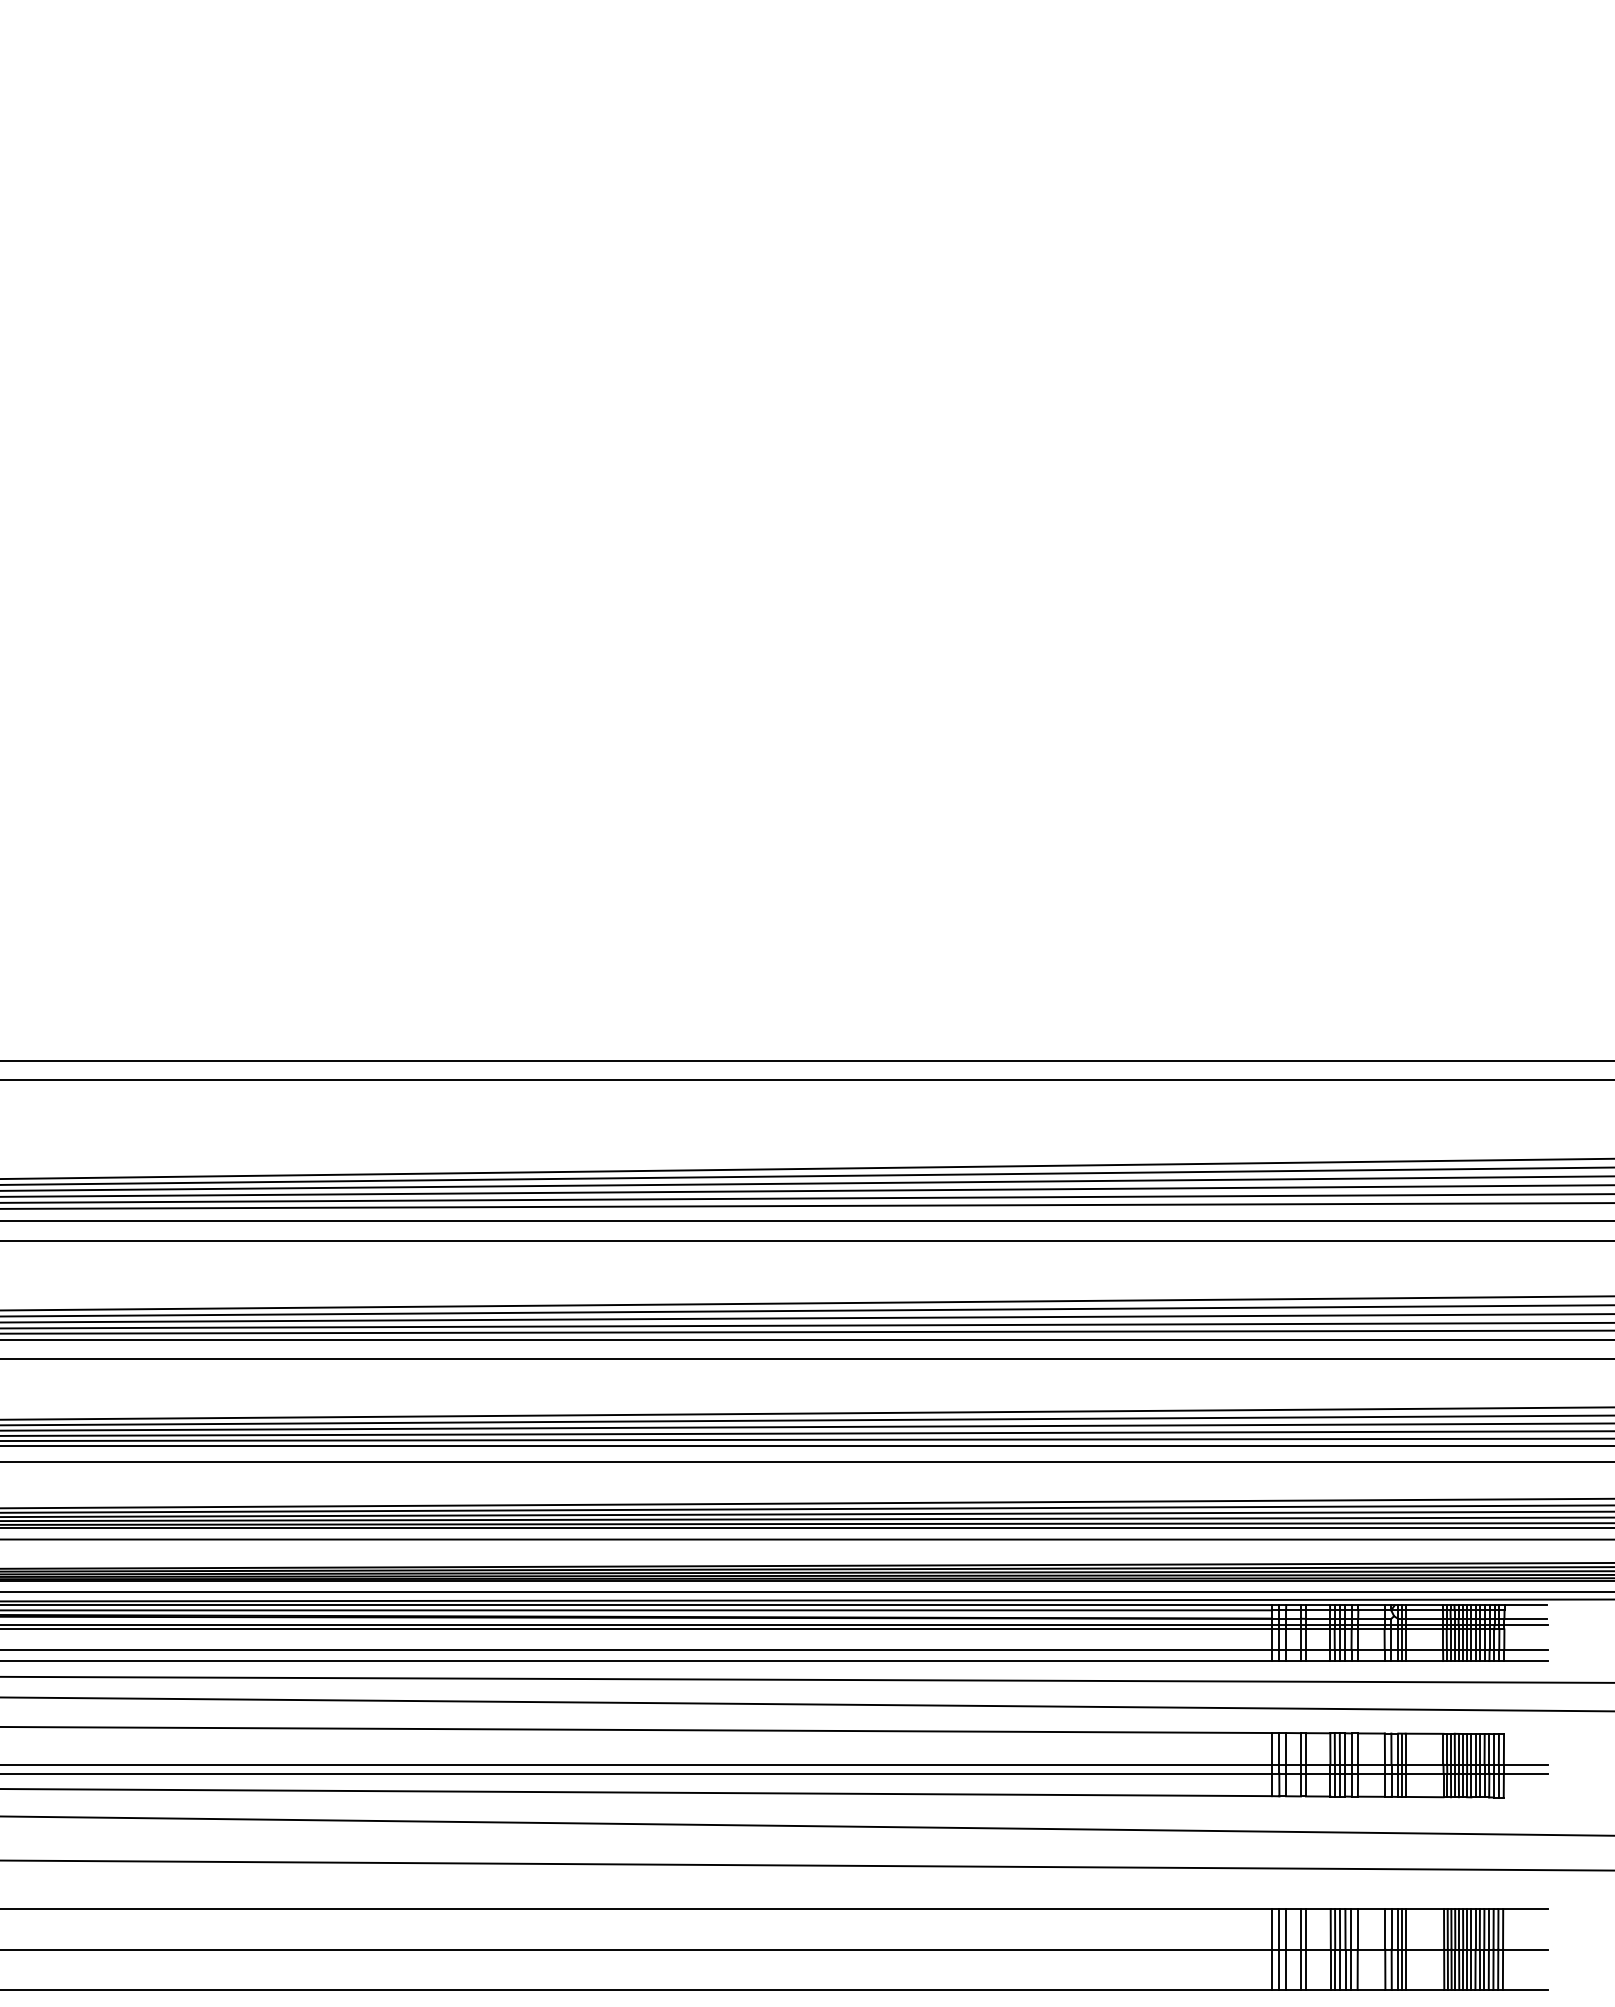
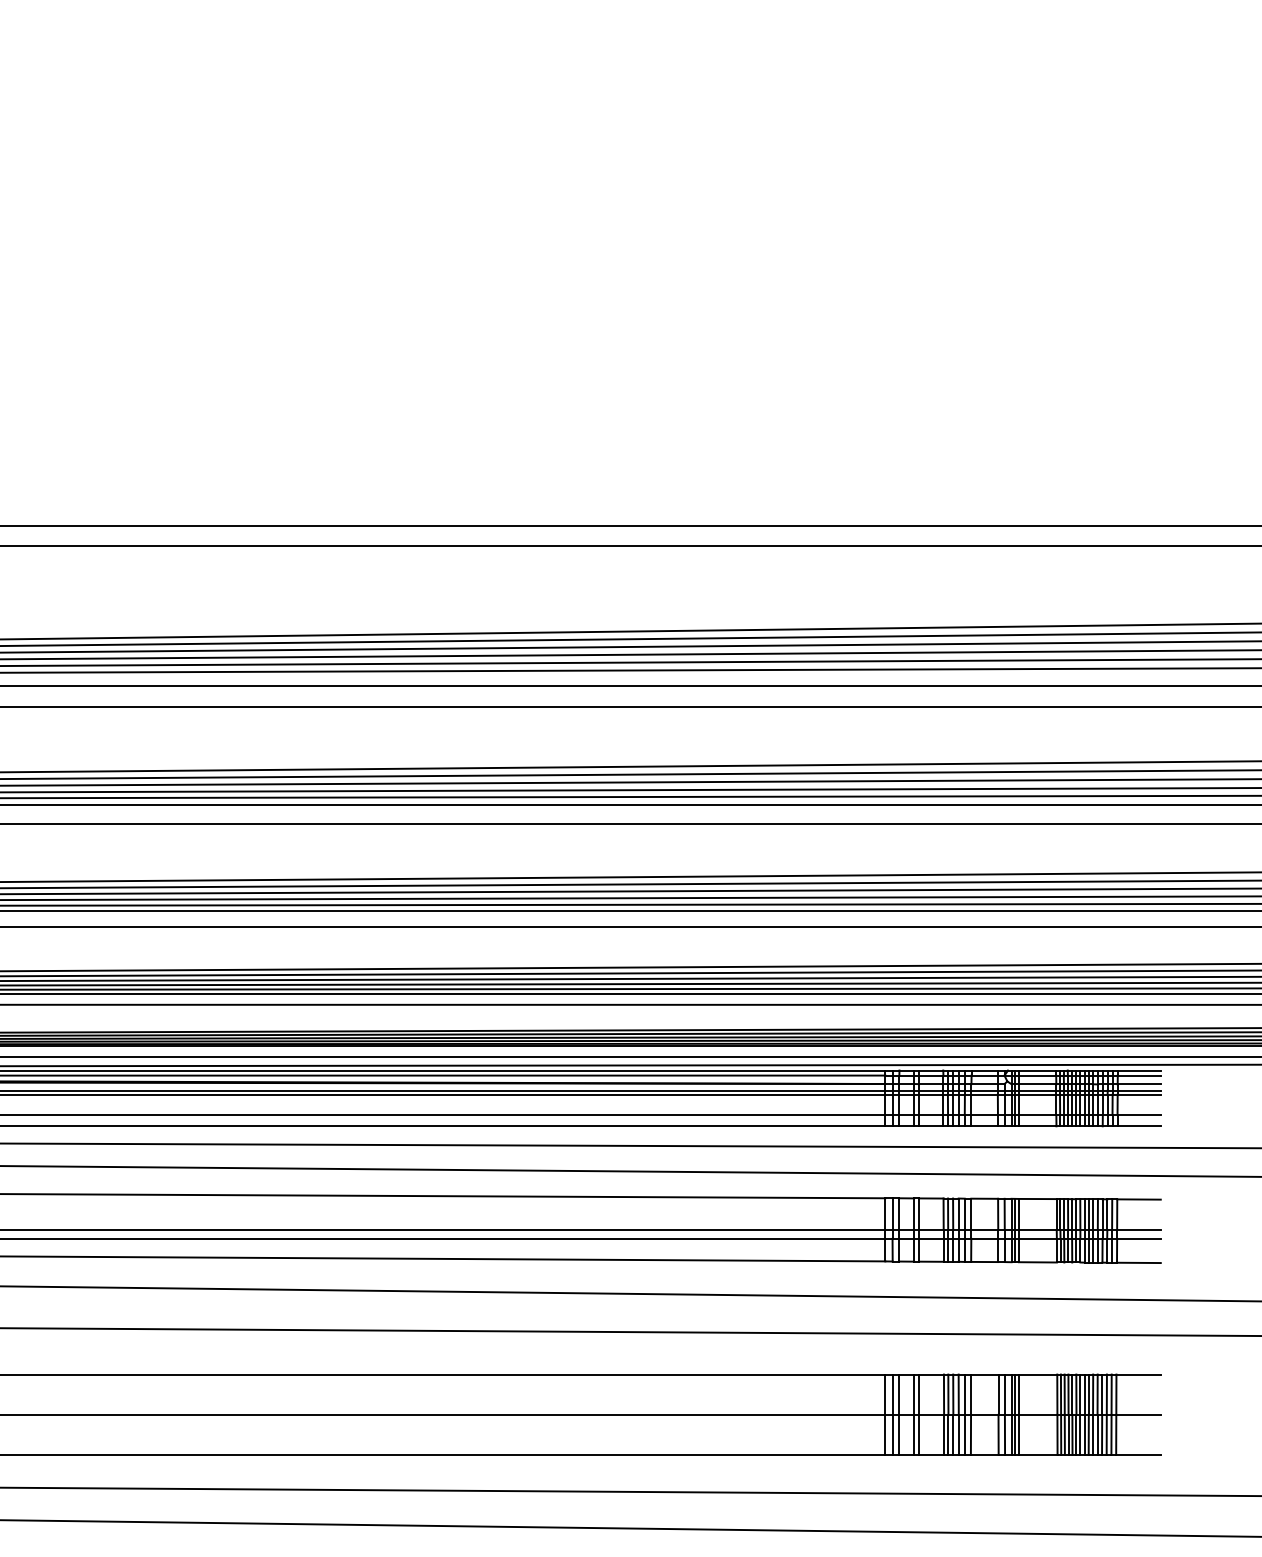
line: (1525, 1610) -> (1138, 1075), added
line: (1525, 1629) -> (1138, 1094), added
line: (1525, 1734) -> (1138, 1199), added
line: (1525, 1797) -> (1138, 1262), added

